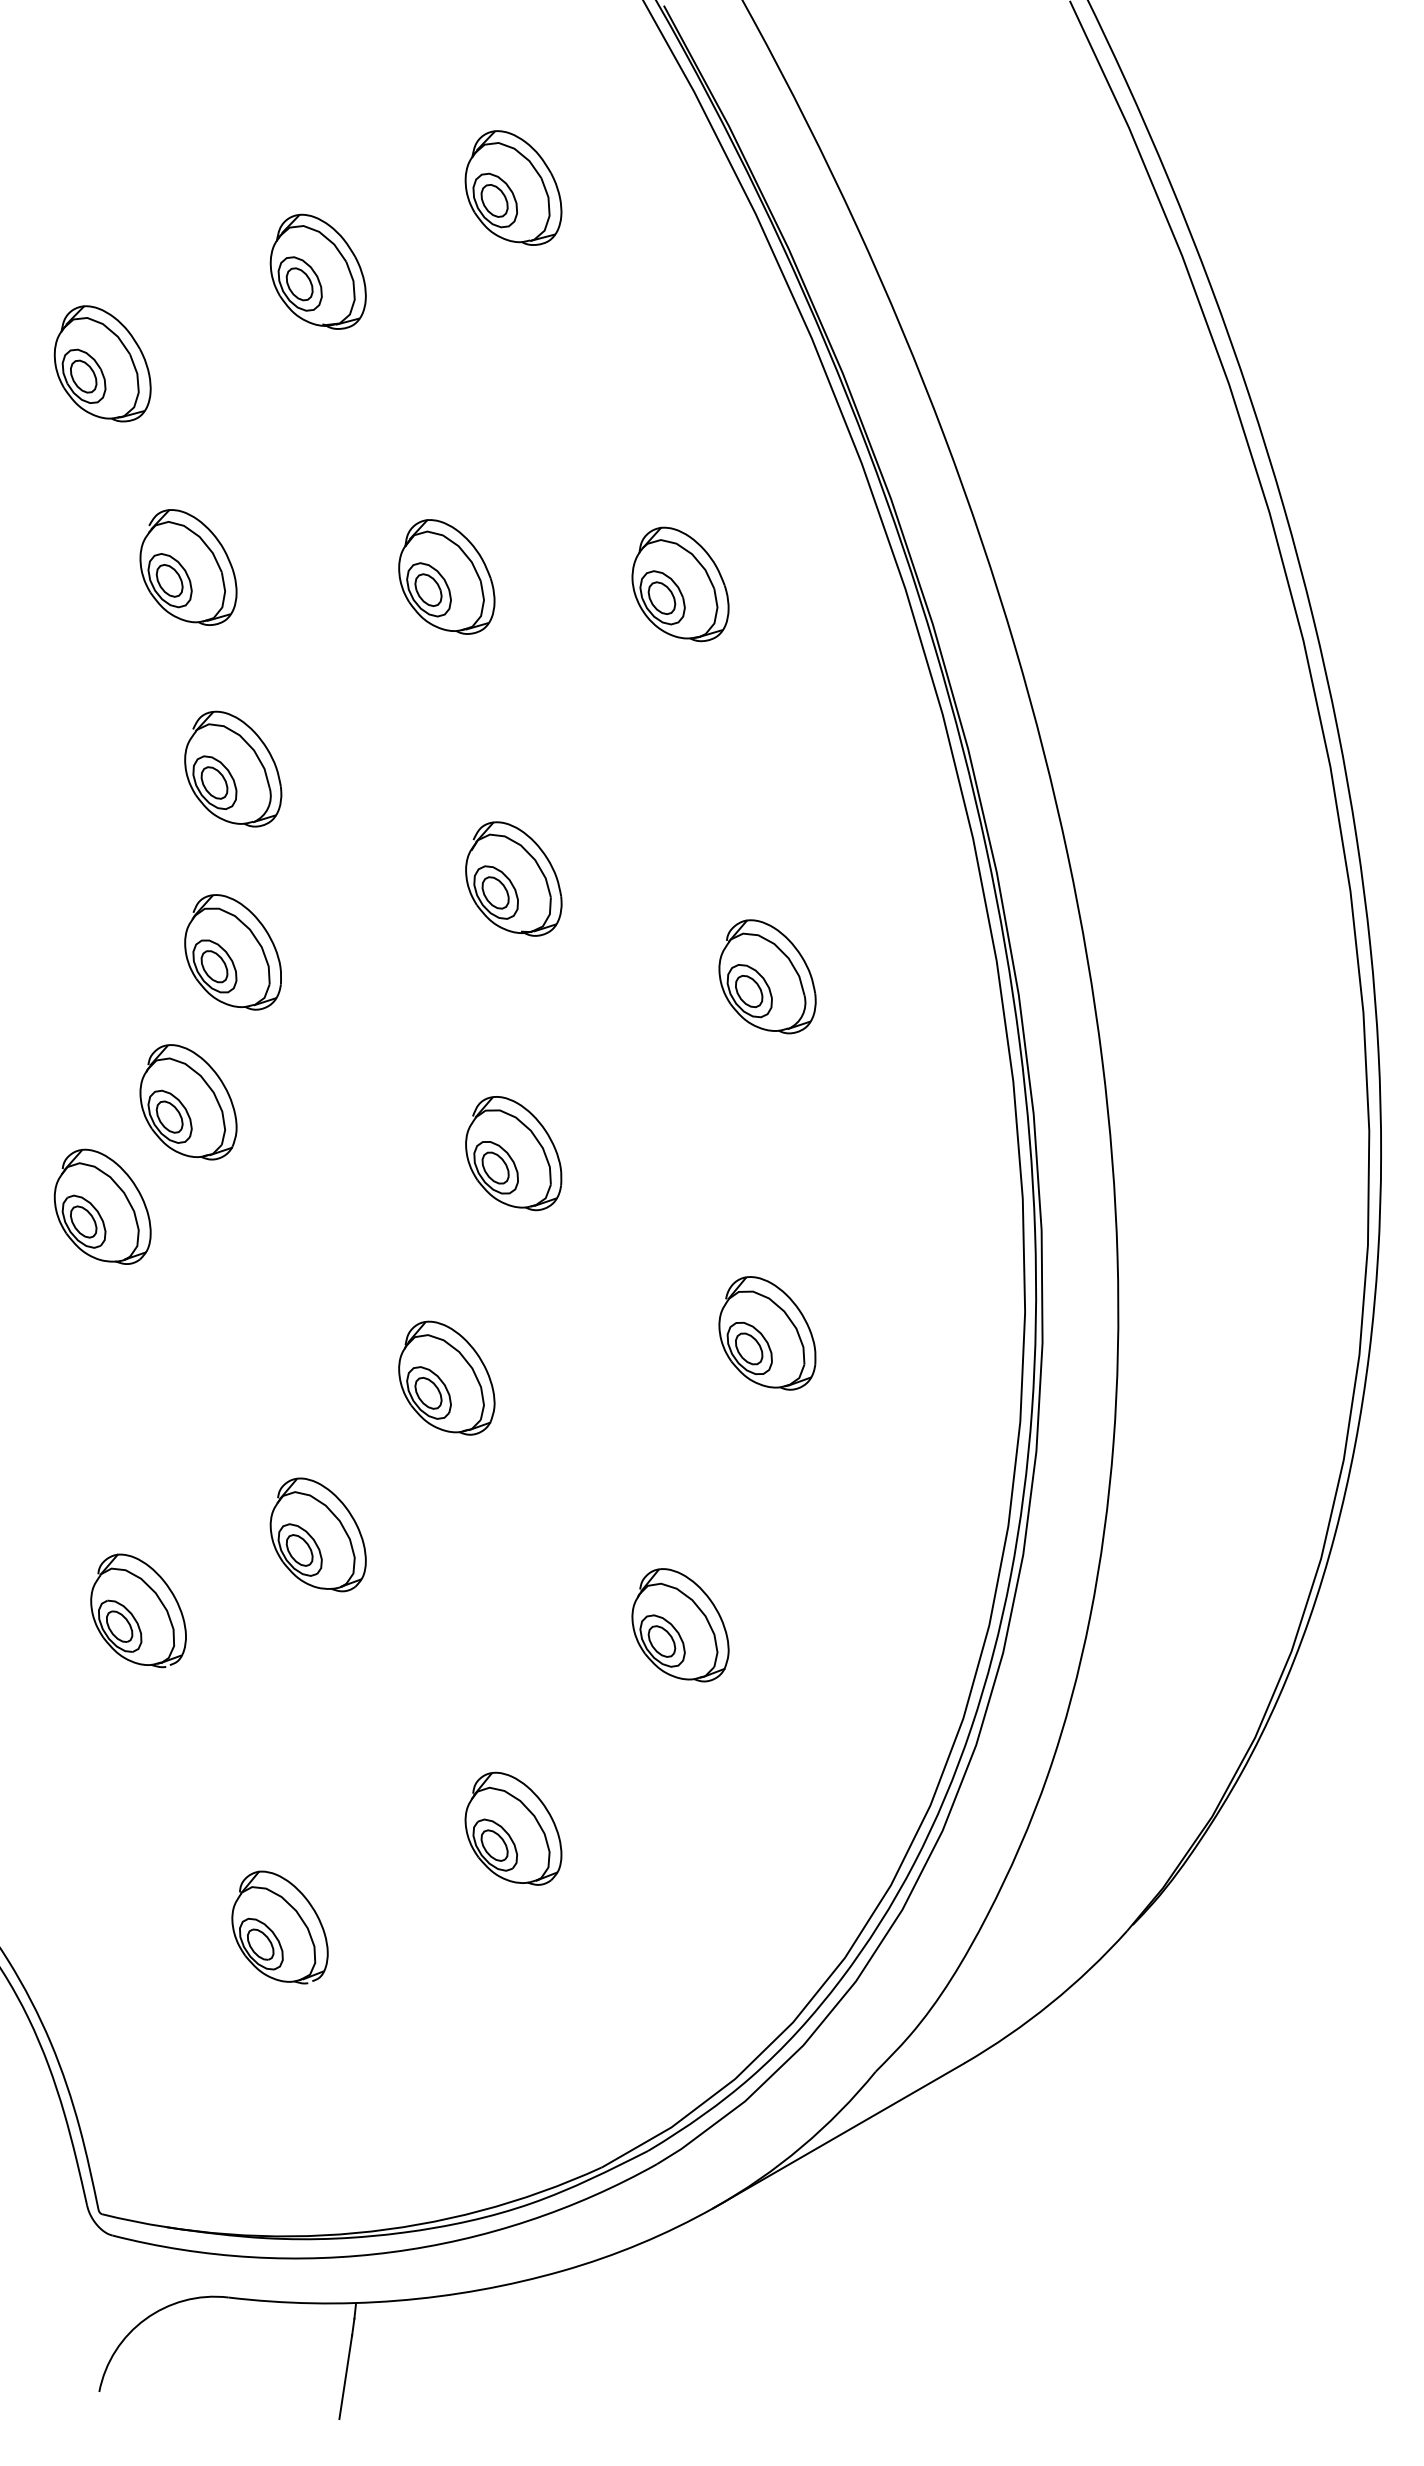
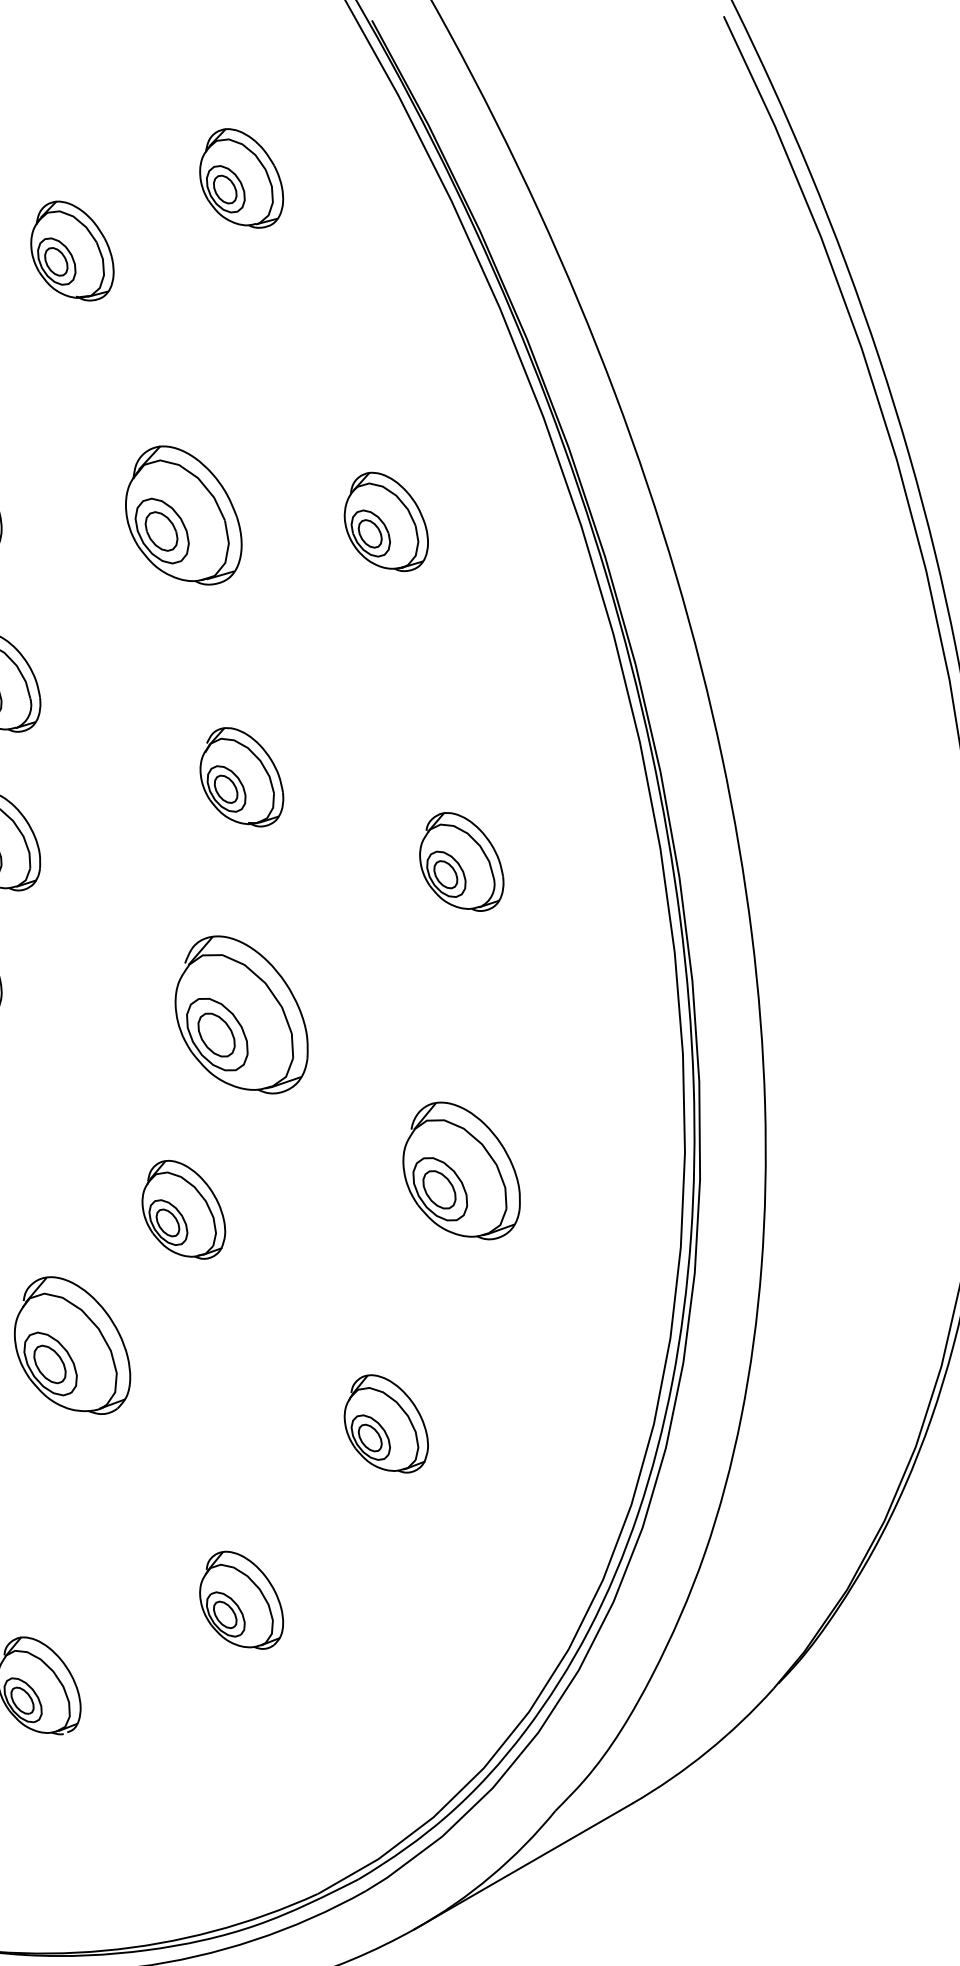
part: (446, 576) -> (183, 515), size x1.4
part: (513, 1153) -> (241, 1015), size x1.6
part: (767, 1333) -> (461, 1171), size x1.4
part: (317, 1534) -> (71, 1345), size x1.4

